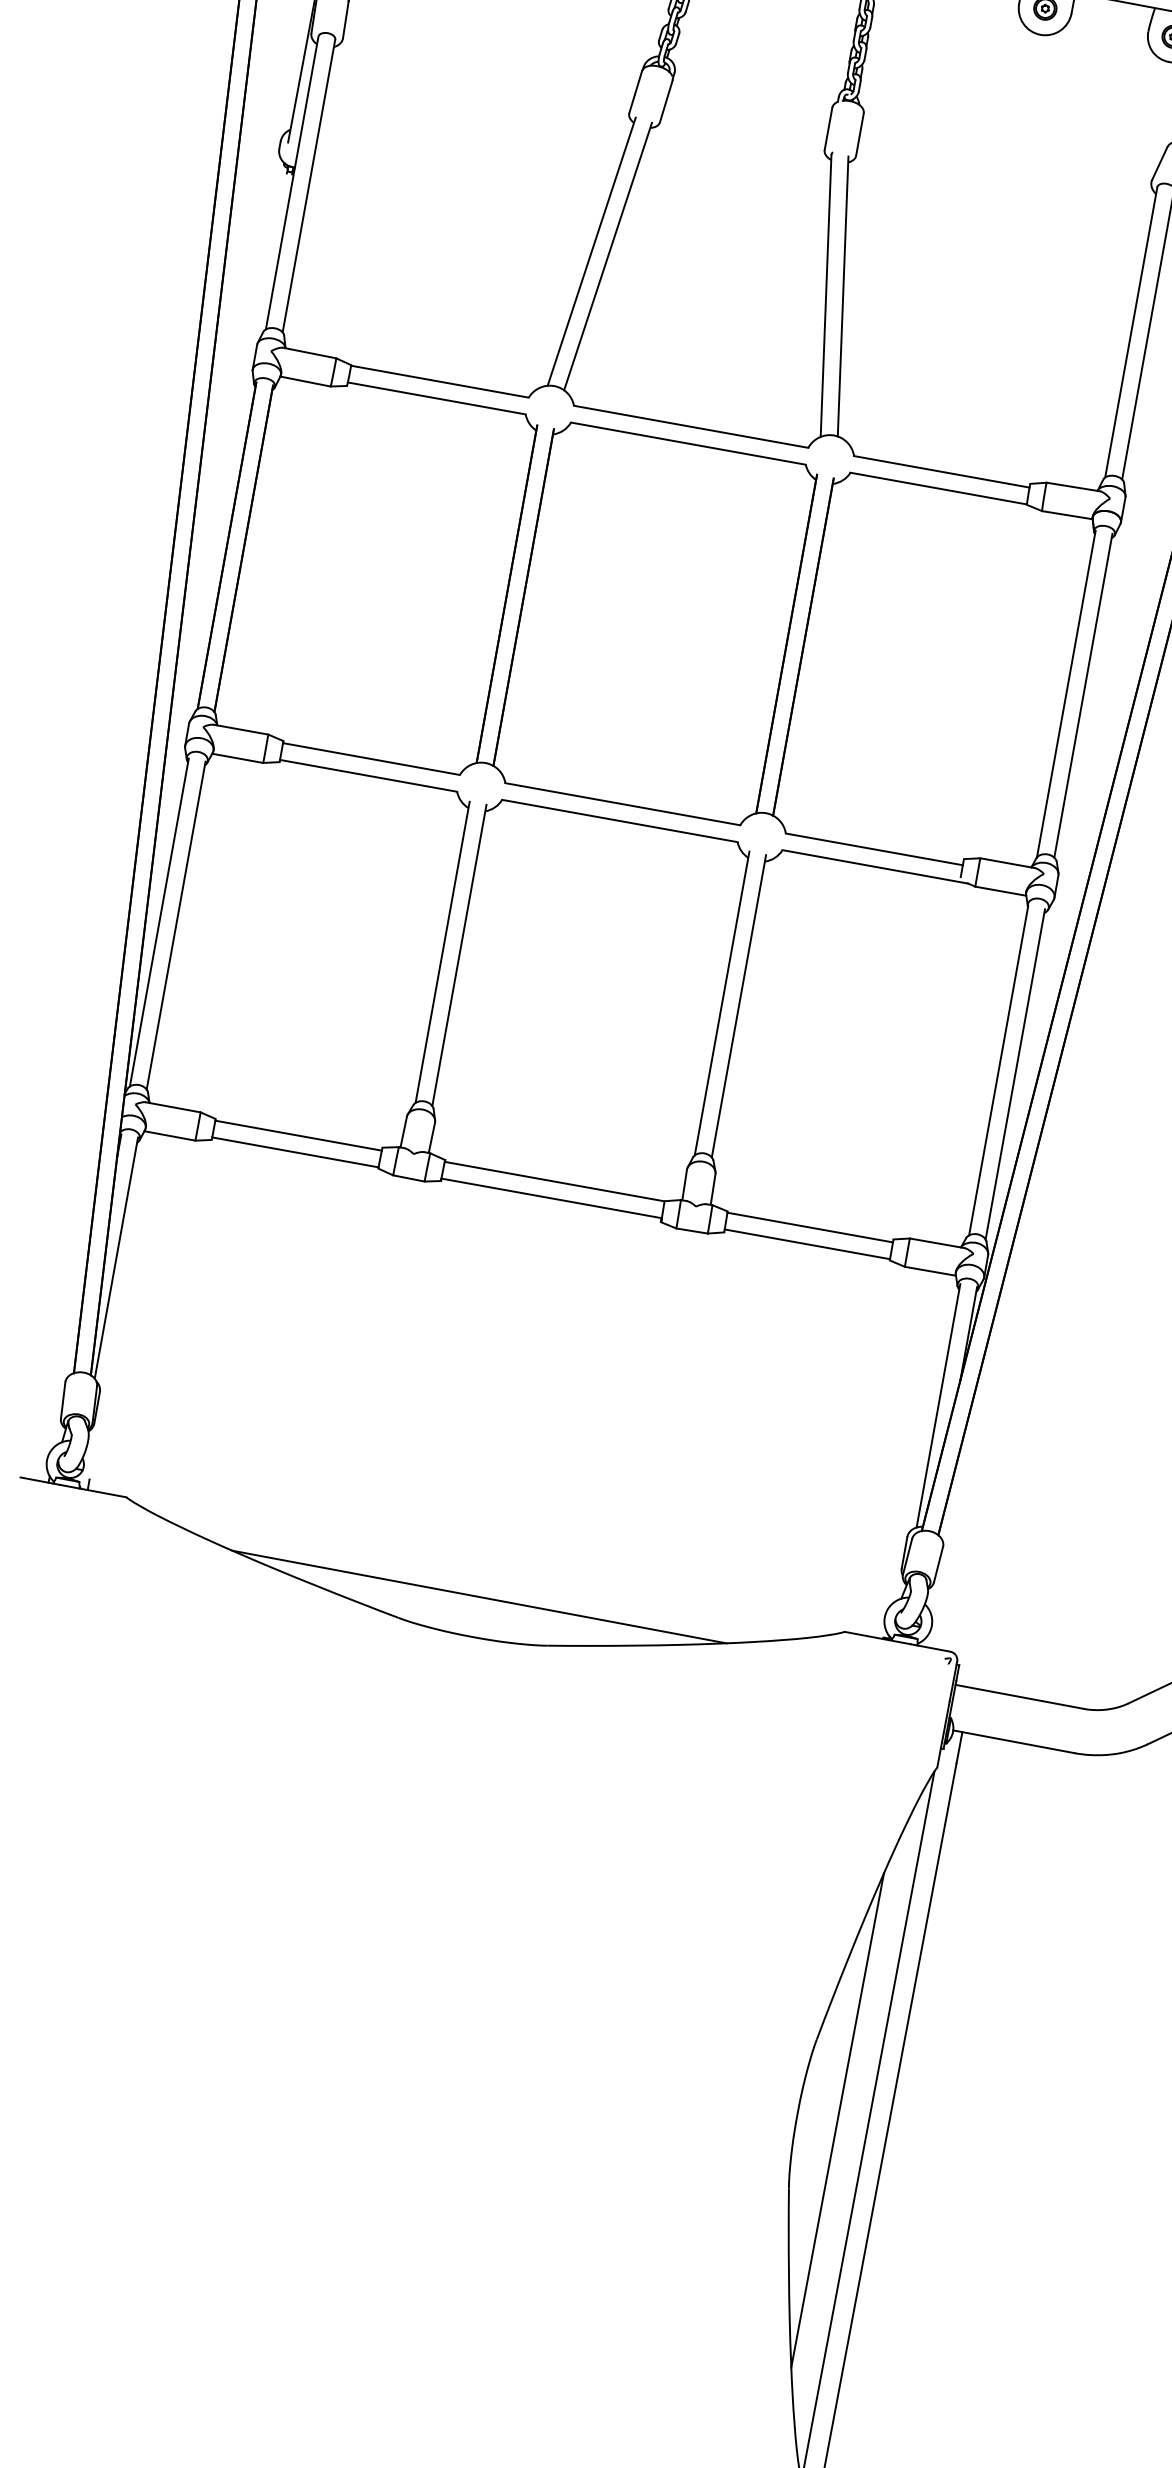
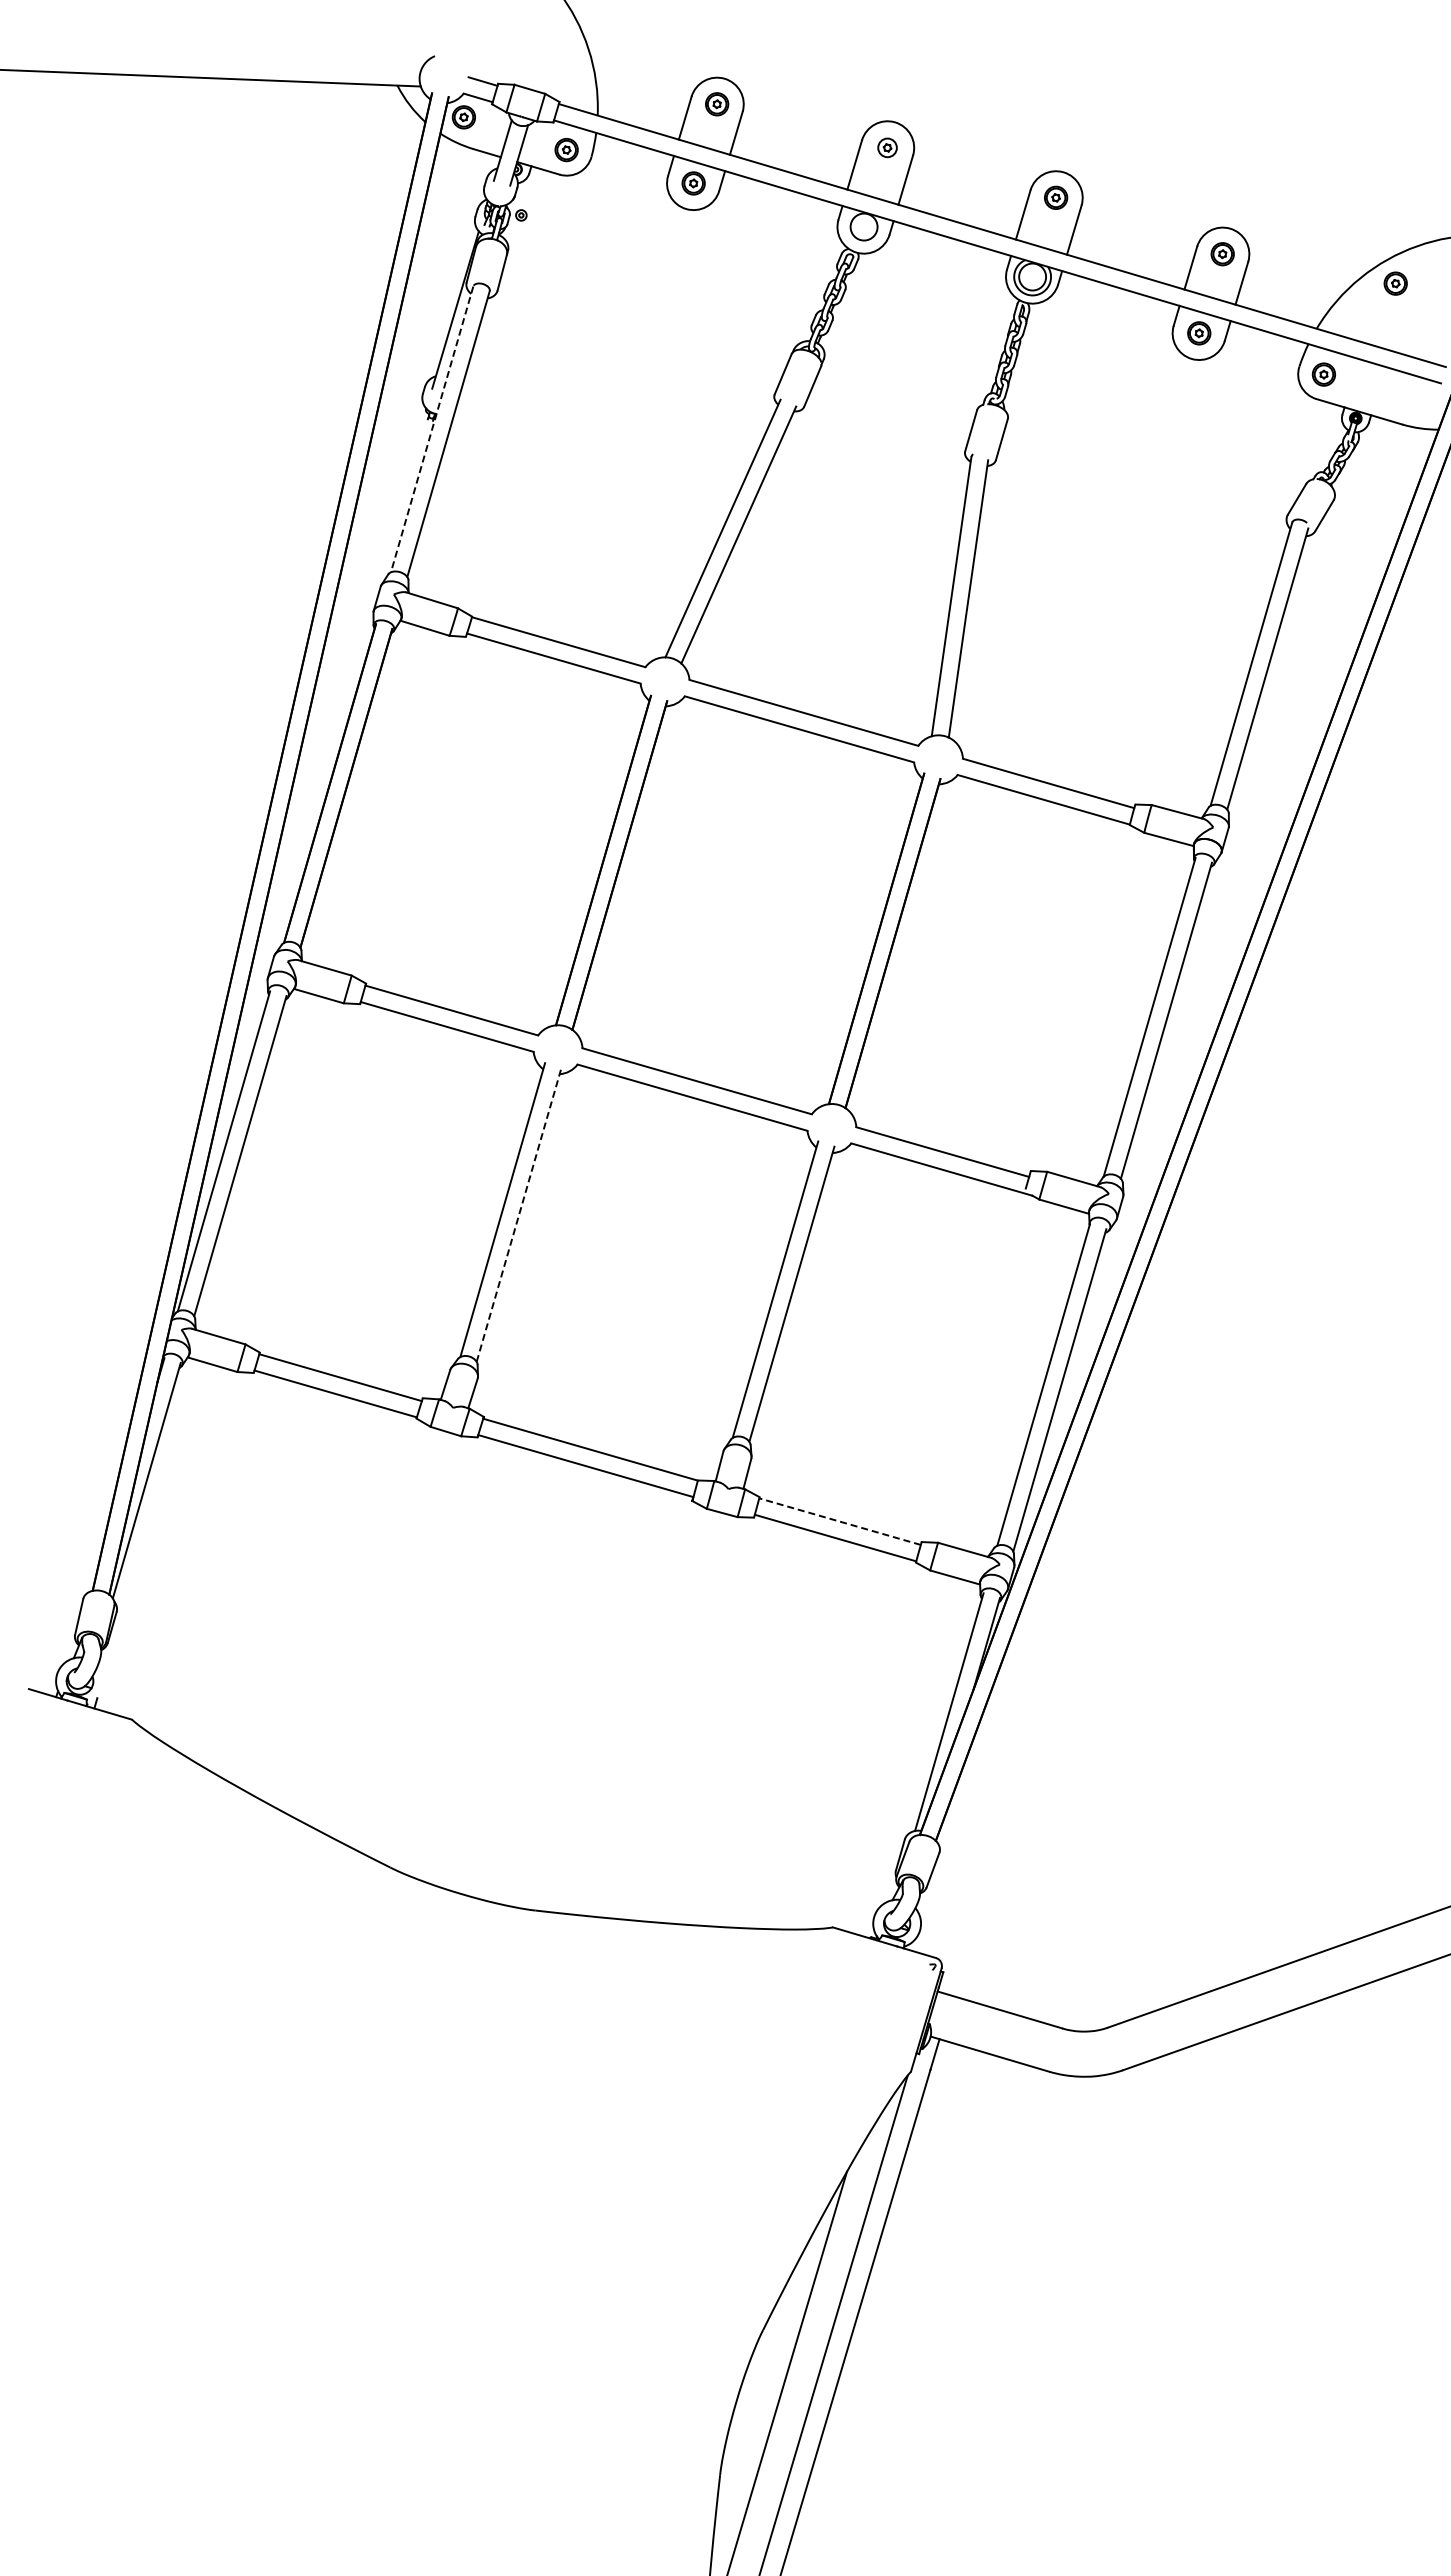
line: (292, 183) -> (432, 429), solid -> dashed
line: (459, 954) -> (519, 1214), solid -> dashed
line: (809, 1227) -> (839, 1521), solid -> dashed
line: (478, 1596) -> (472, 1854), removed

